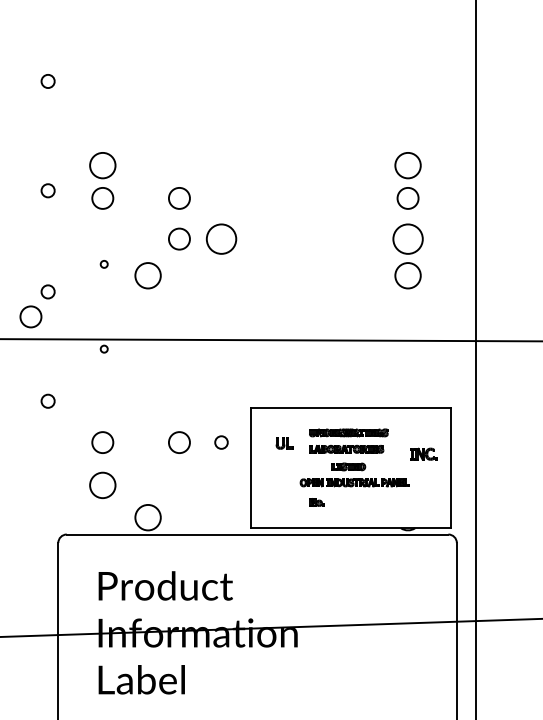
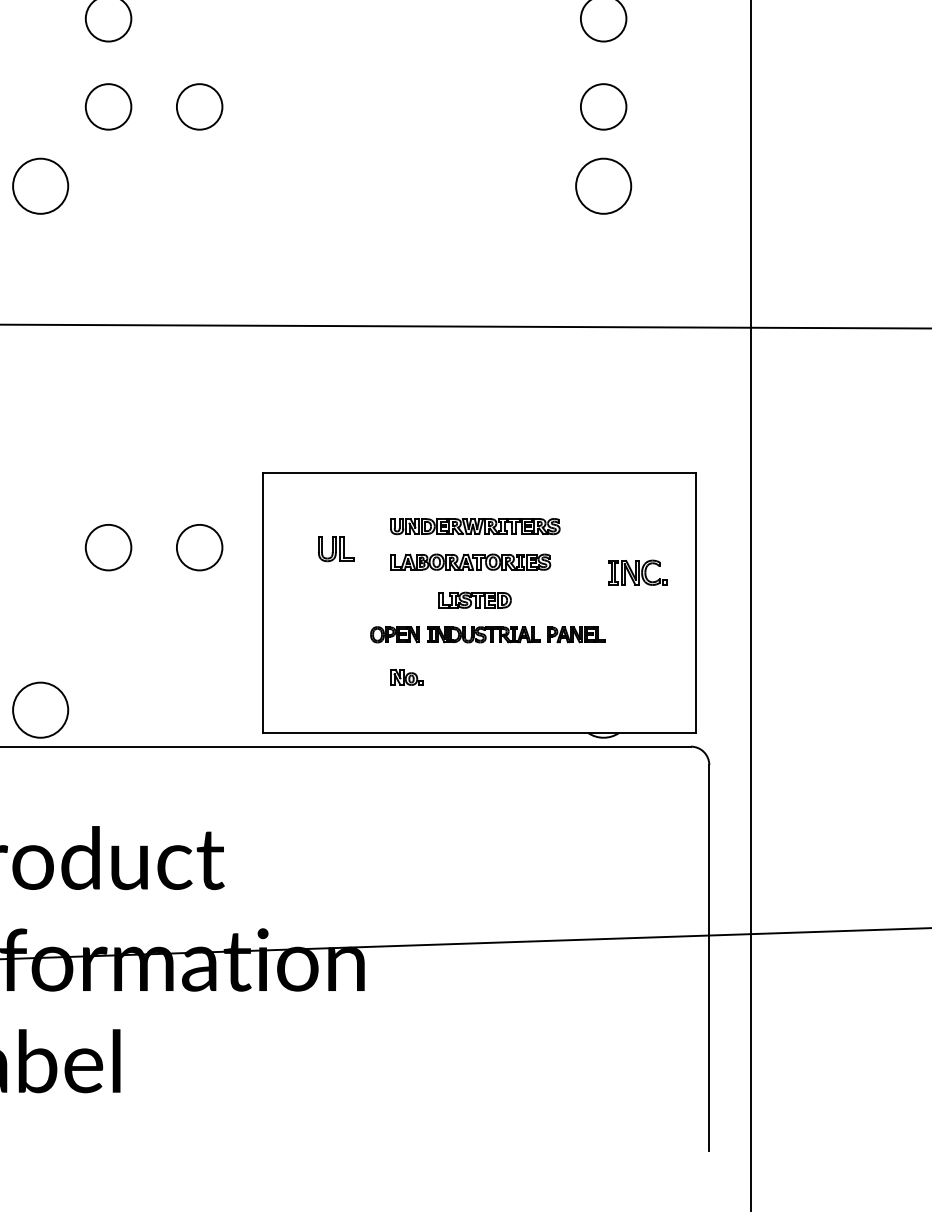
circle: (221, 238) -> (199, 105), size x0.71
circle: (407, 238) -> (602, 105), size x0.71
circle: (221, 442) -> (199, 547), size x1.67

